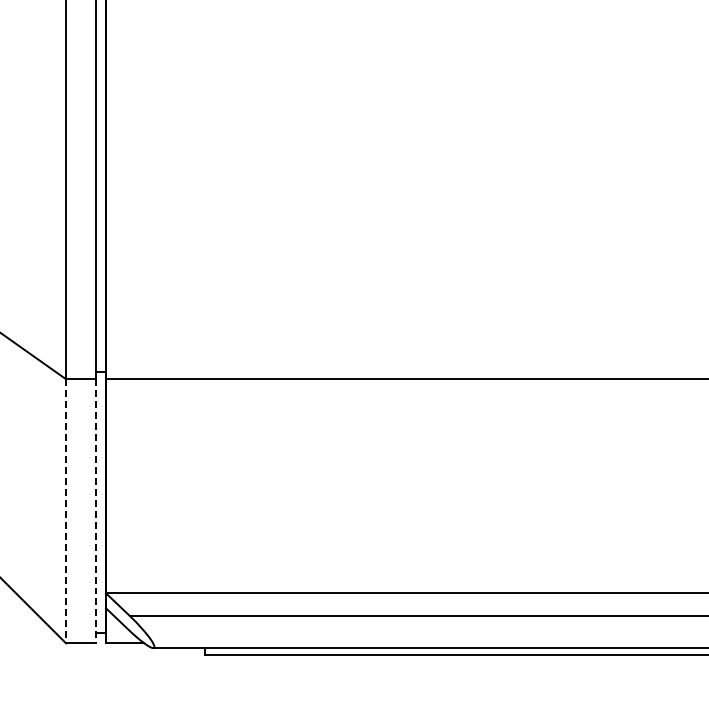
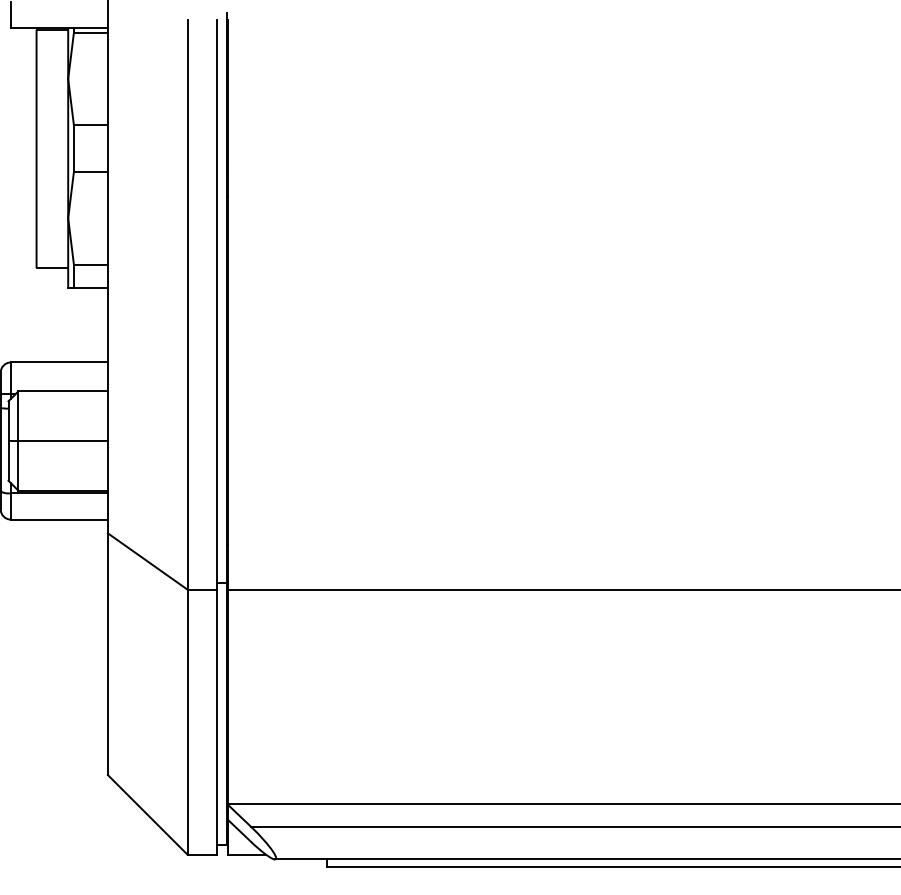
line: (66, 511) -> (187, 722), dashed -> solid
line: (95, 511) -> (217, 722), dashed -> solid

